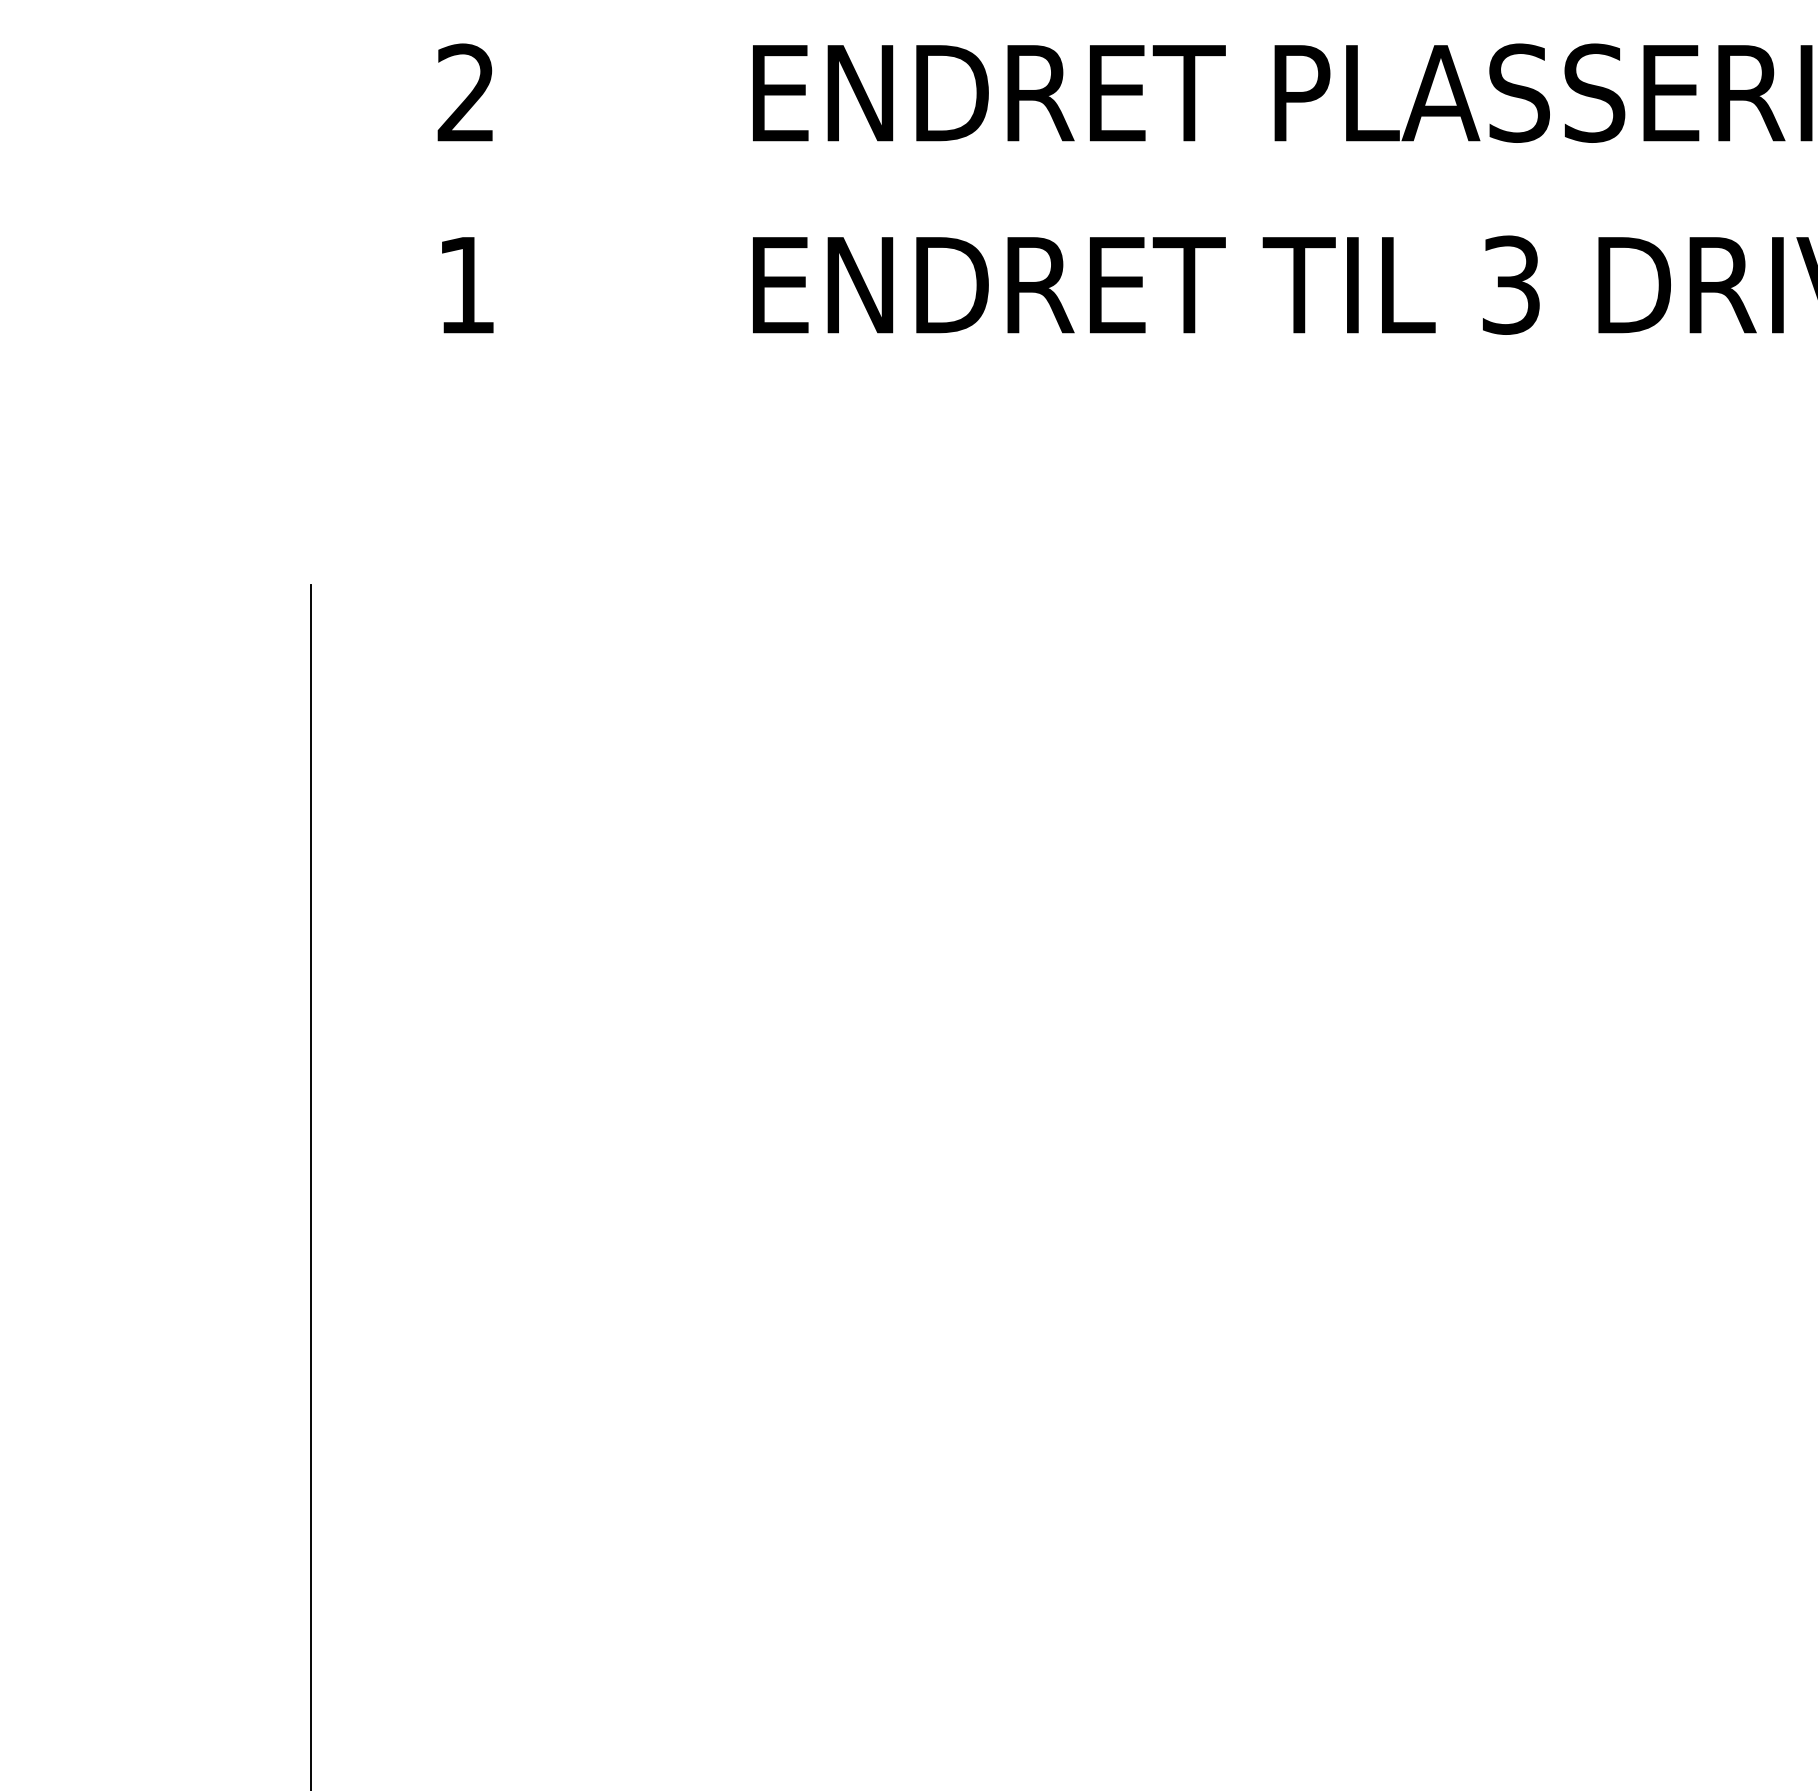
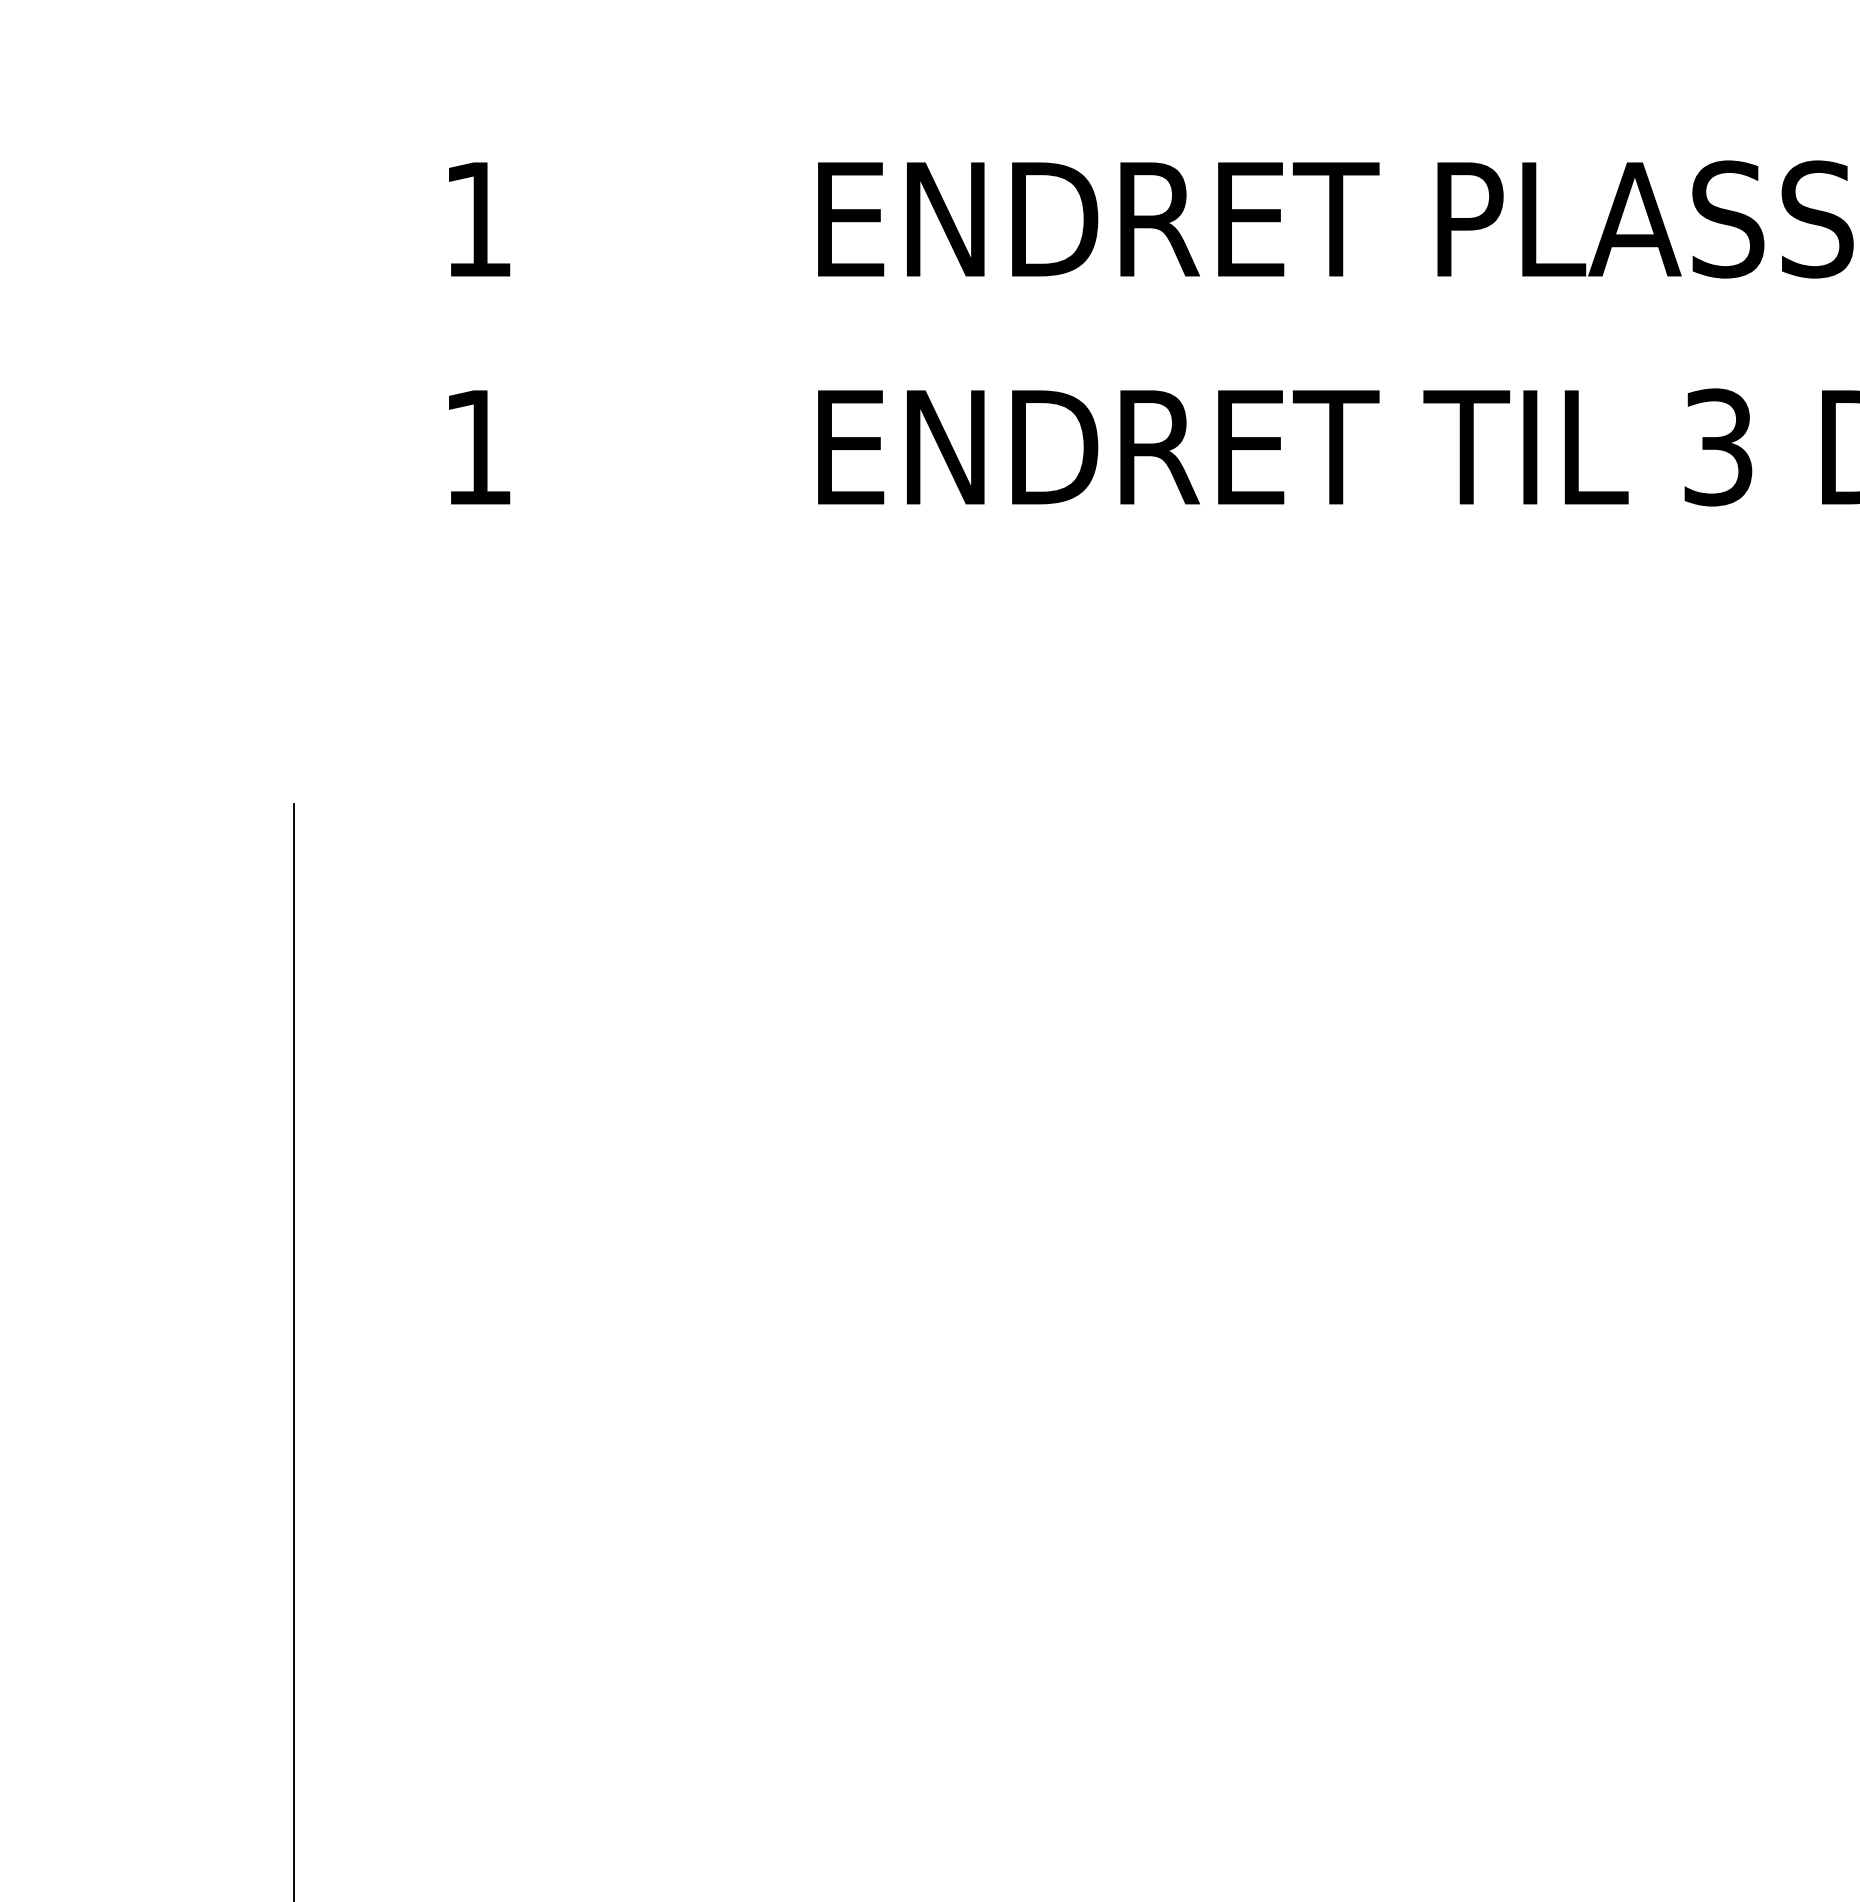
text: (465, 92) -> (476, 218), 2 -> 1

